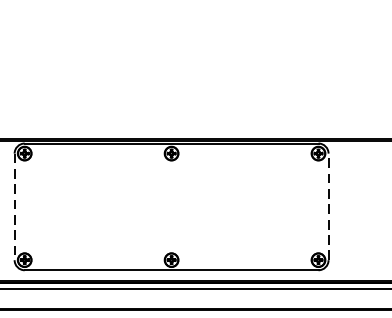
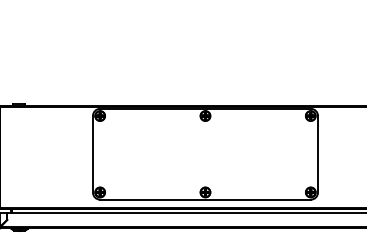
line: (329, 205) -> (318, 153), dashed -> solid
line: (13, 207) -> (92, 154), dashed -> solid

